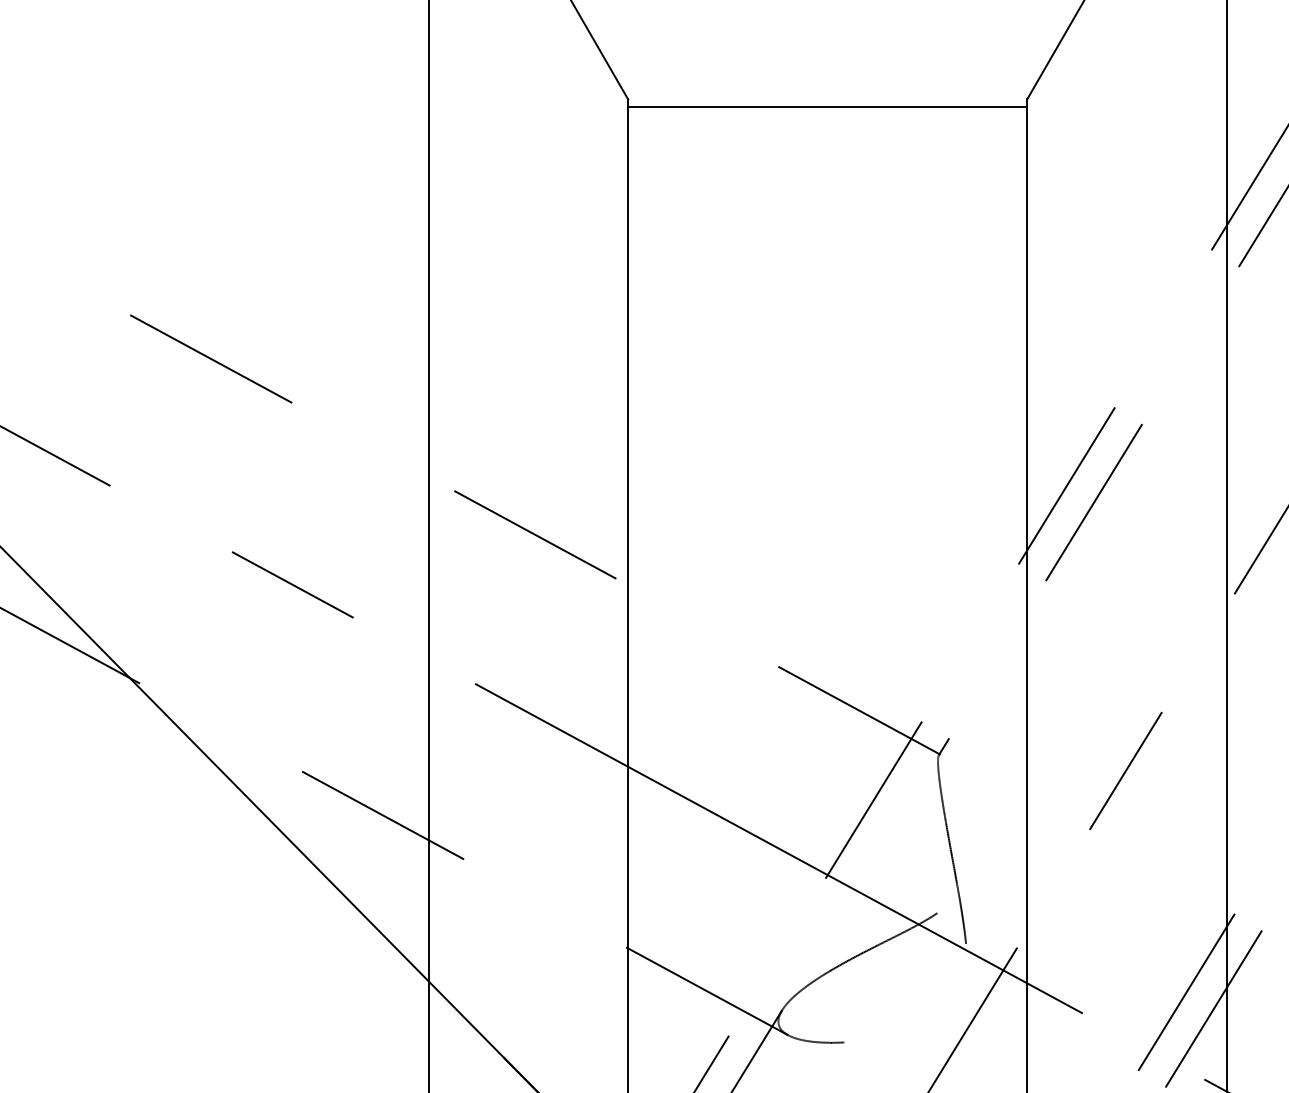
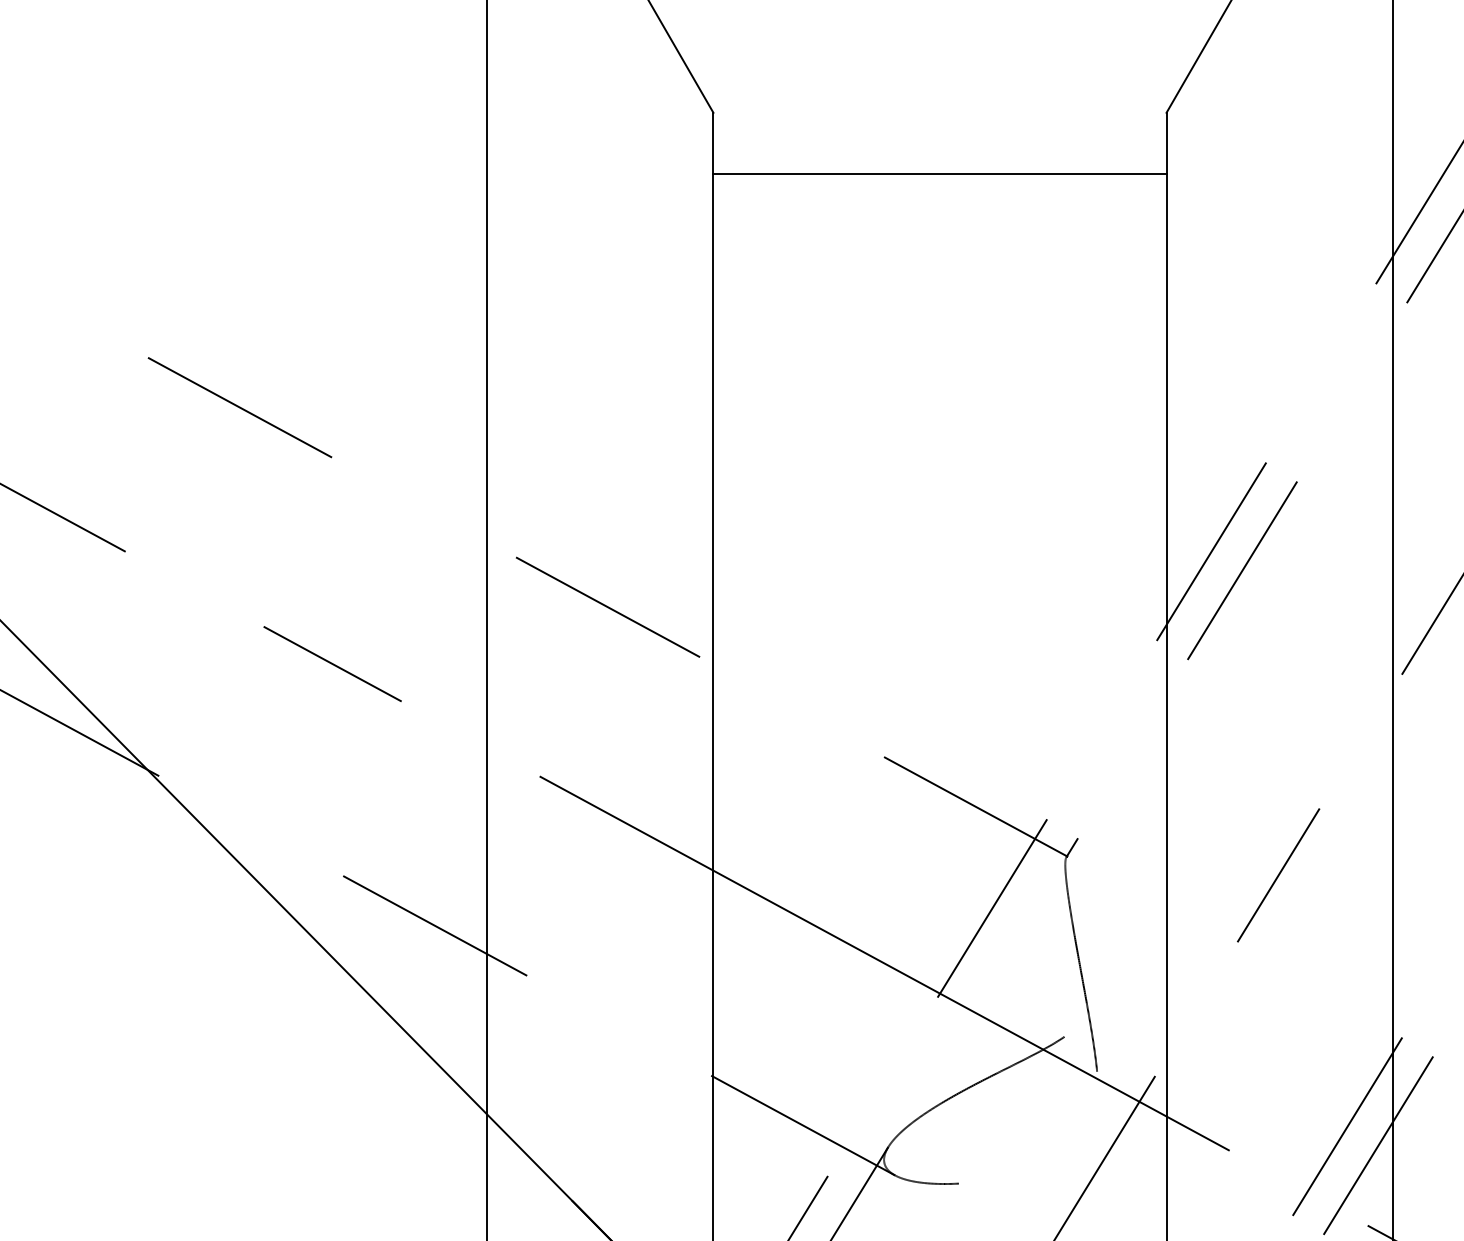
line: (827, 107) -> (939, 173), moved

